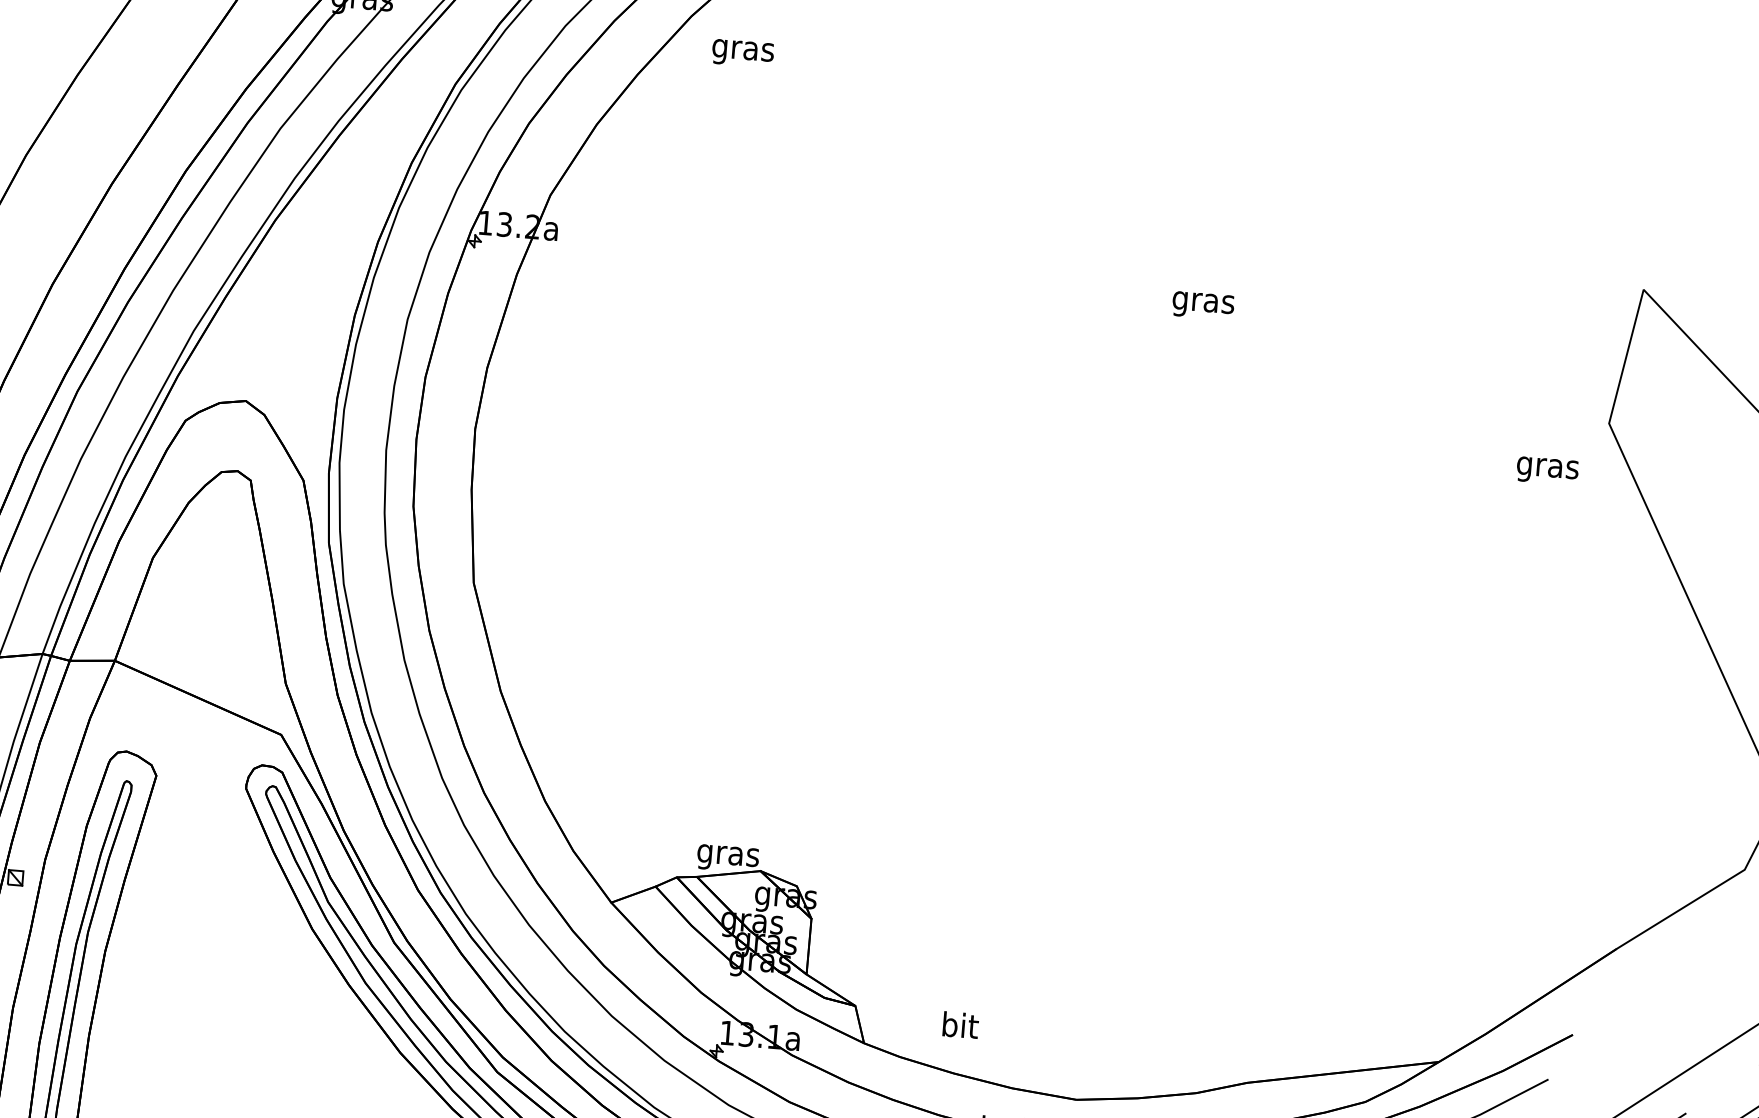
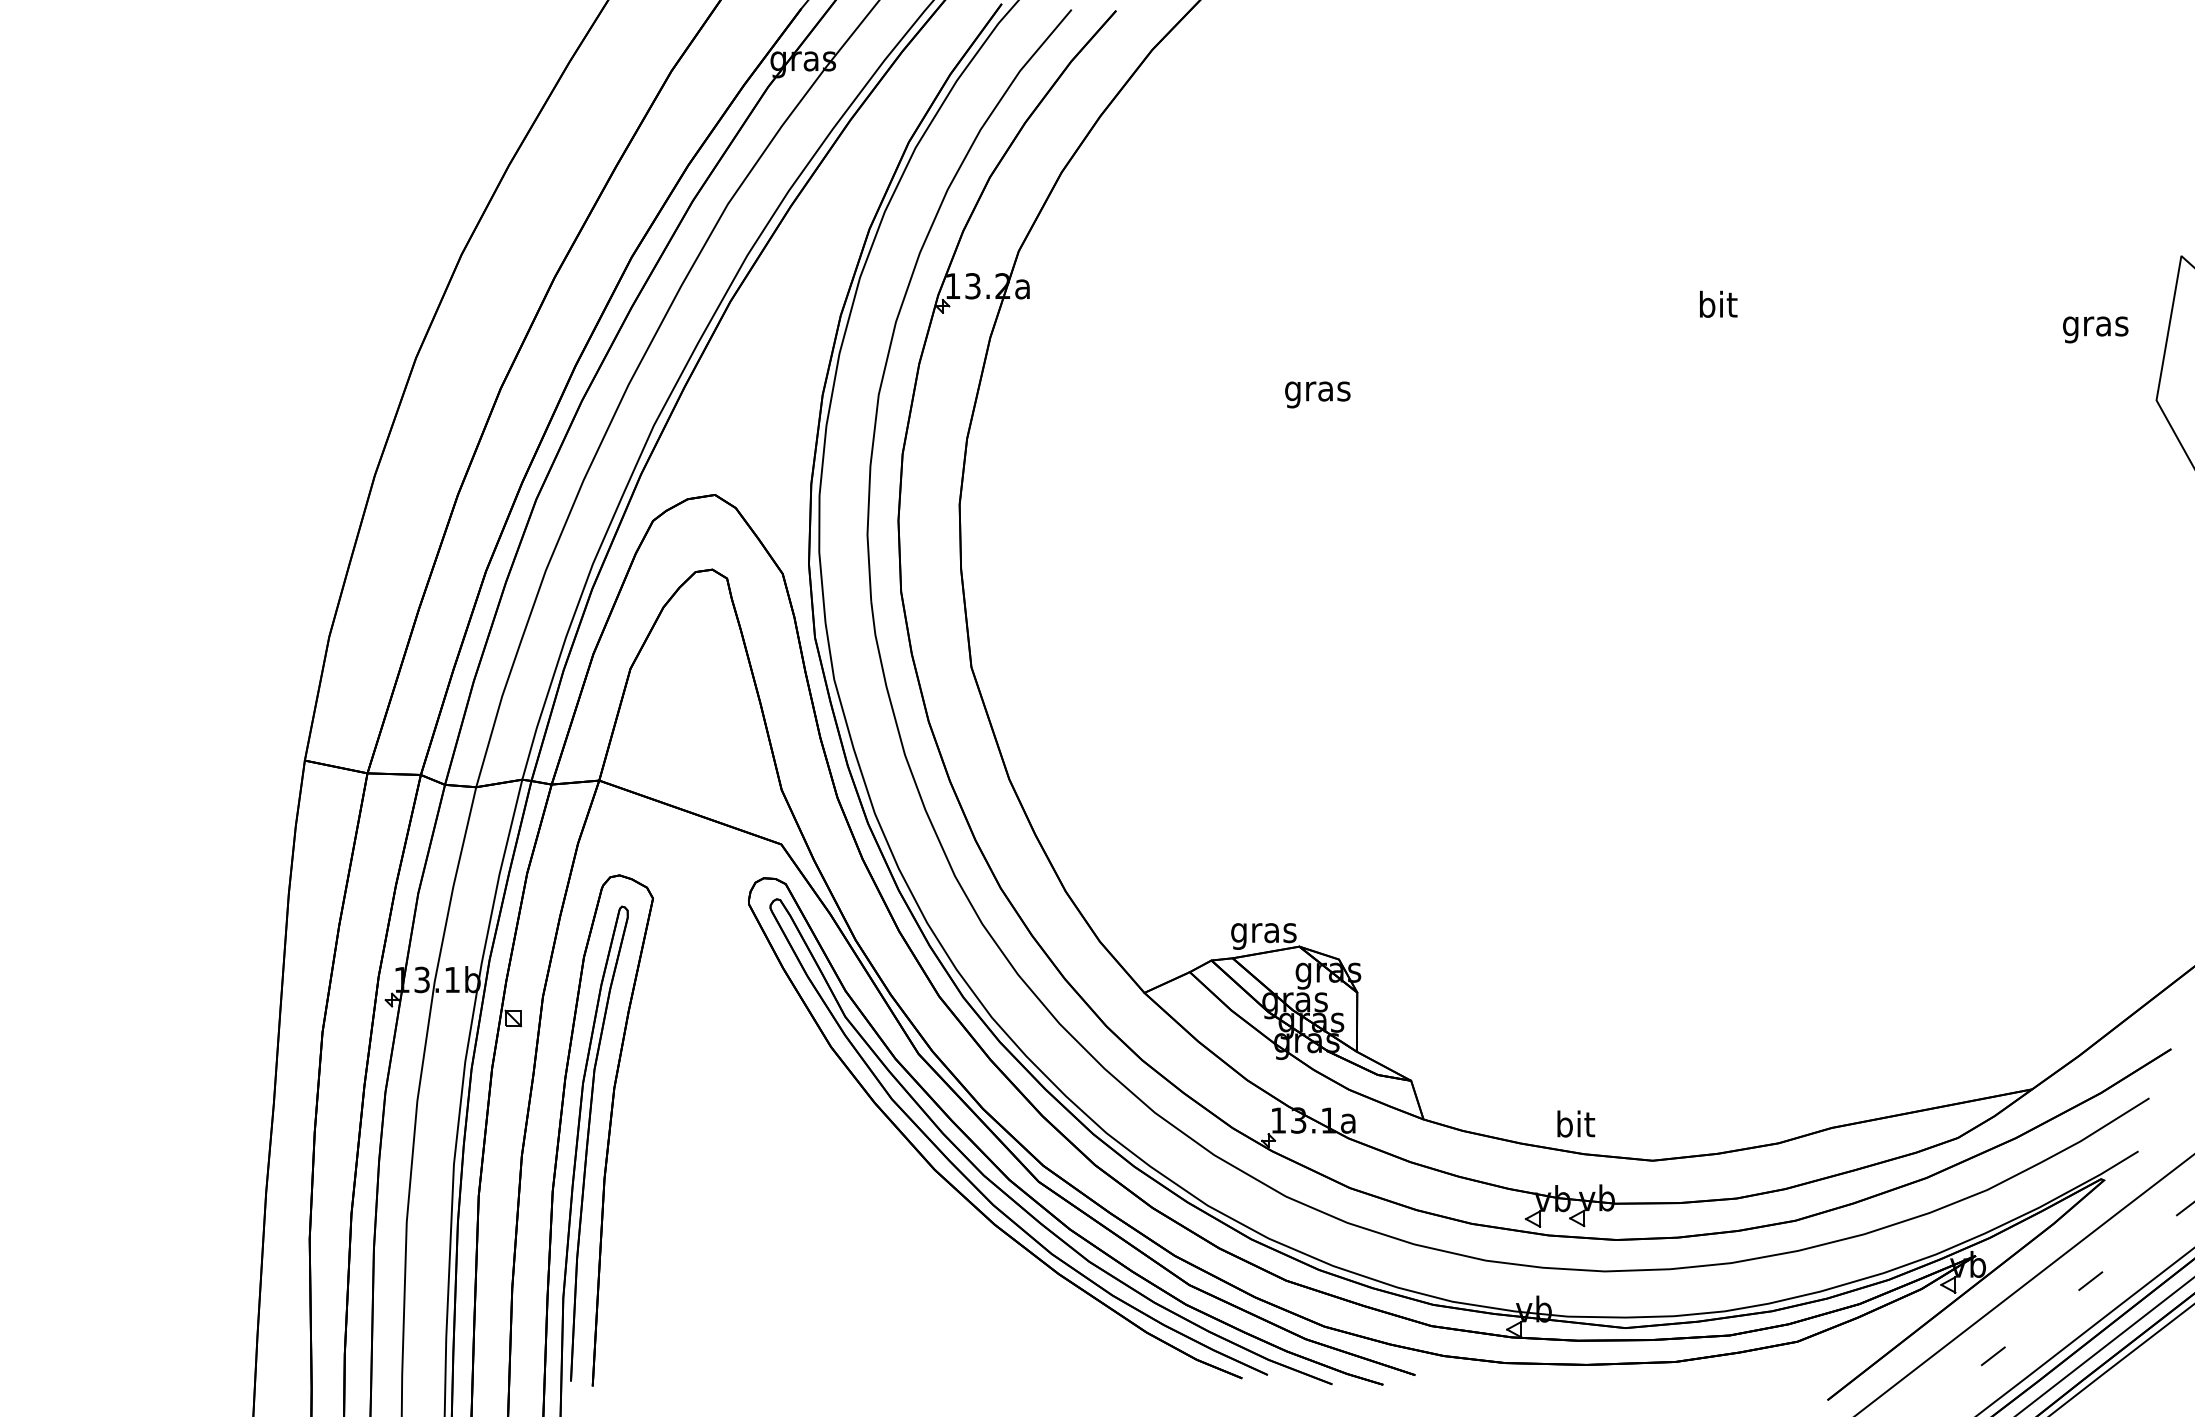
text: (742, 53) -> (1317, 394), moved
text: (1203, 302) -> (1717, 307), gras -> bit
text: (1547, 470) -> (2095, 329), moved
text: (961, 1024) -> (1576, 1123), moved

